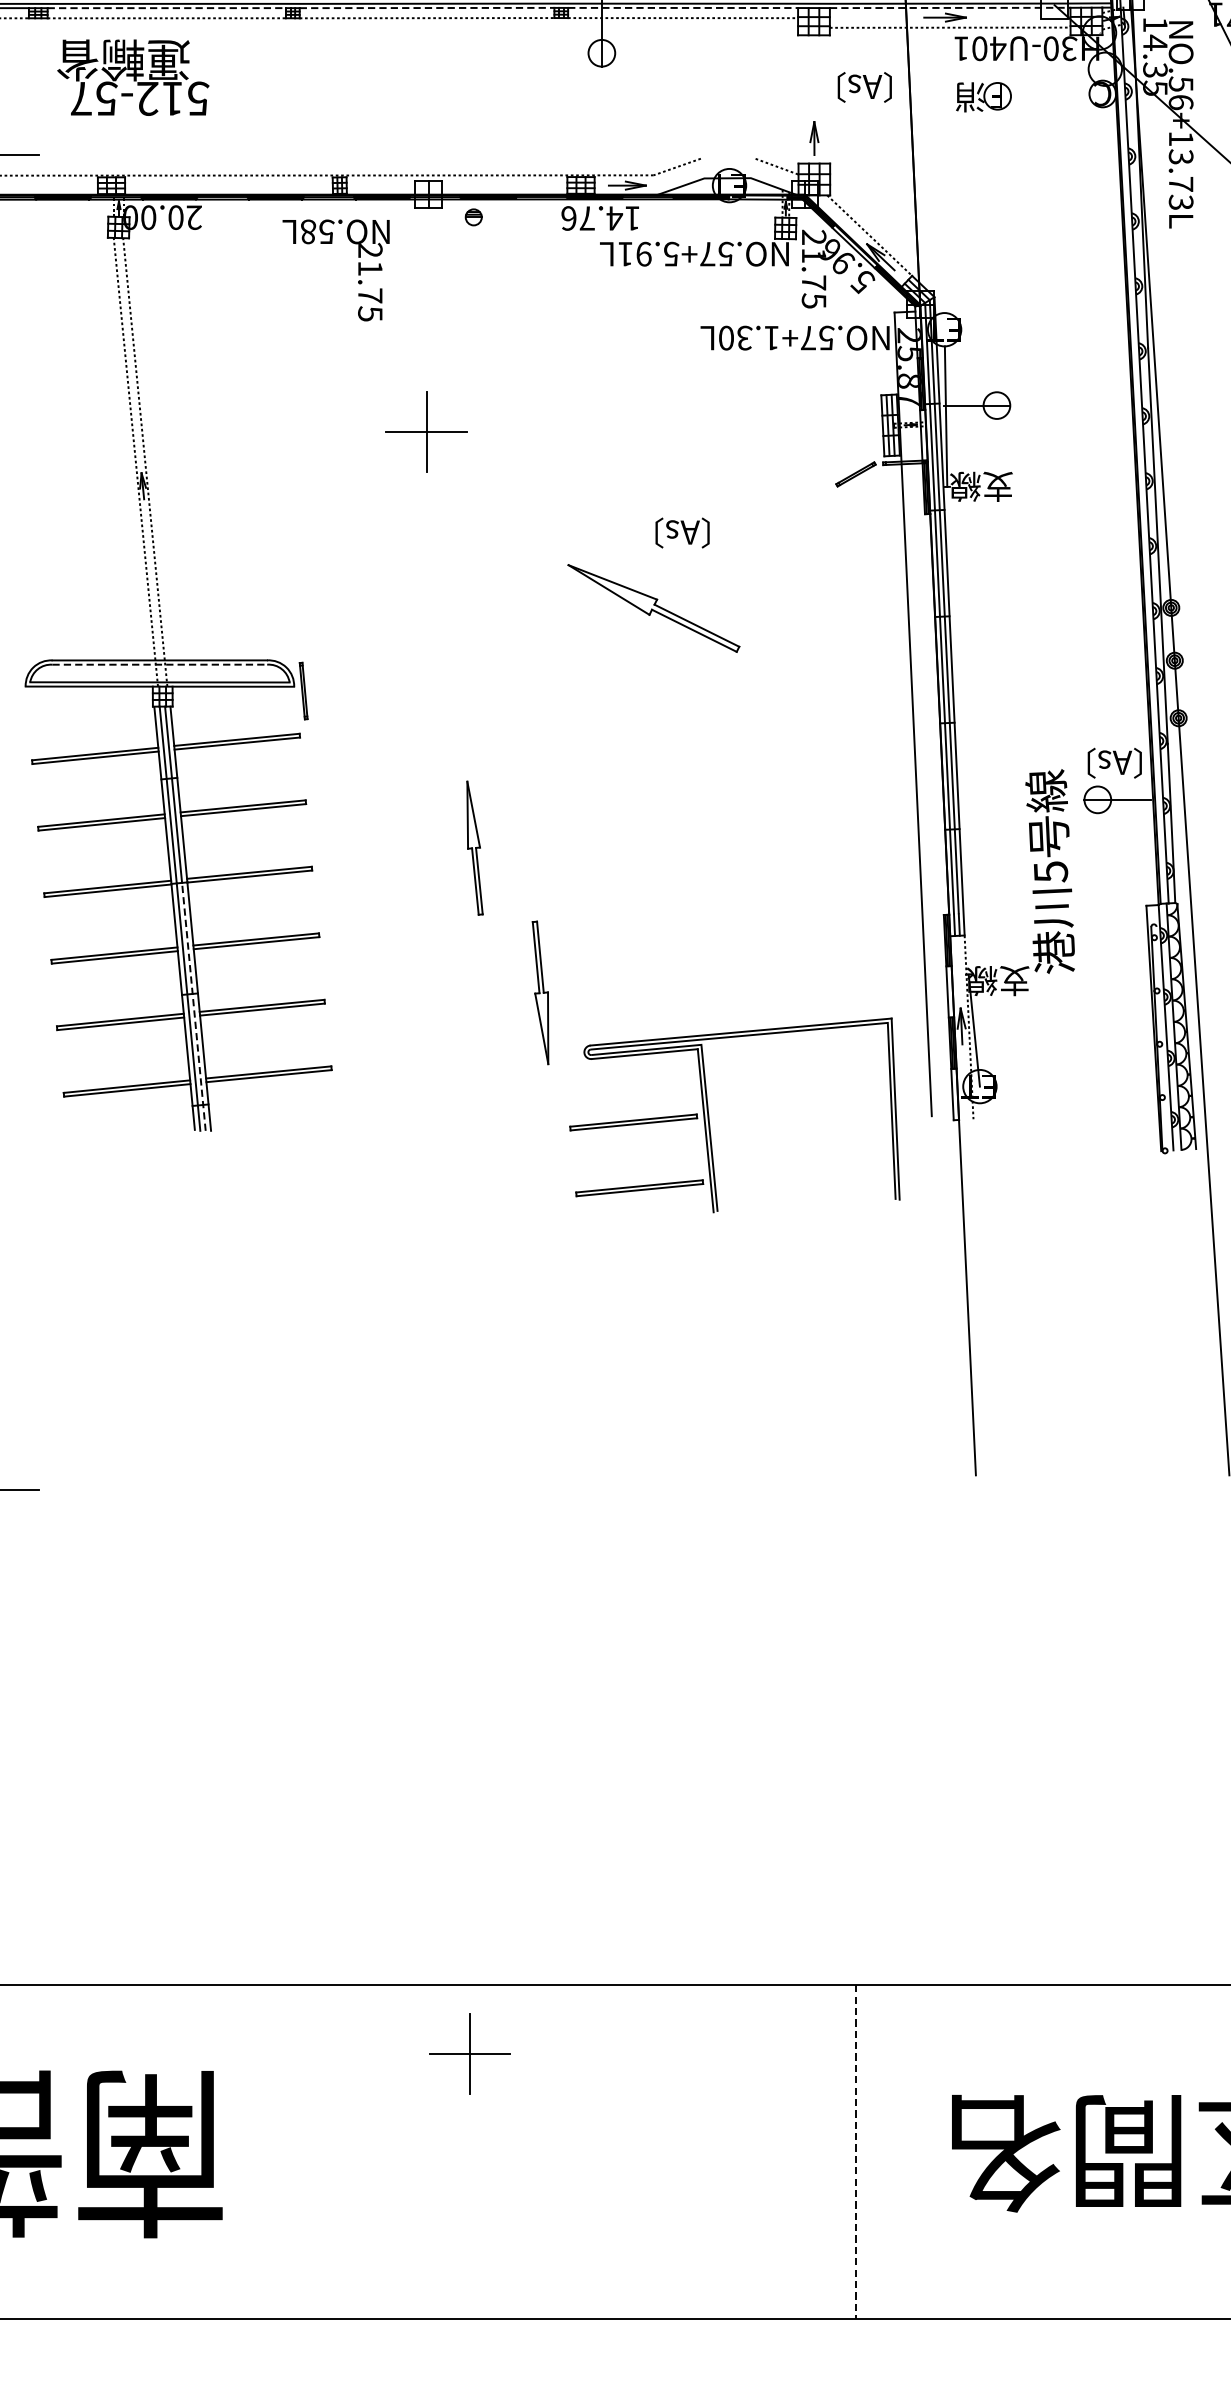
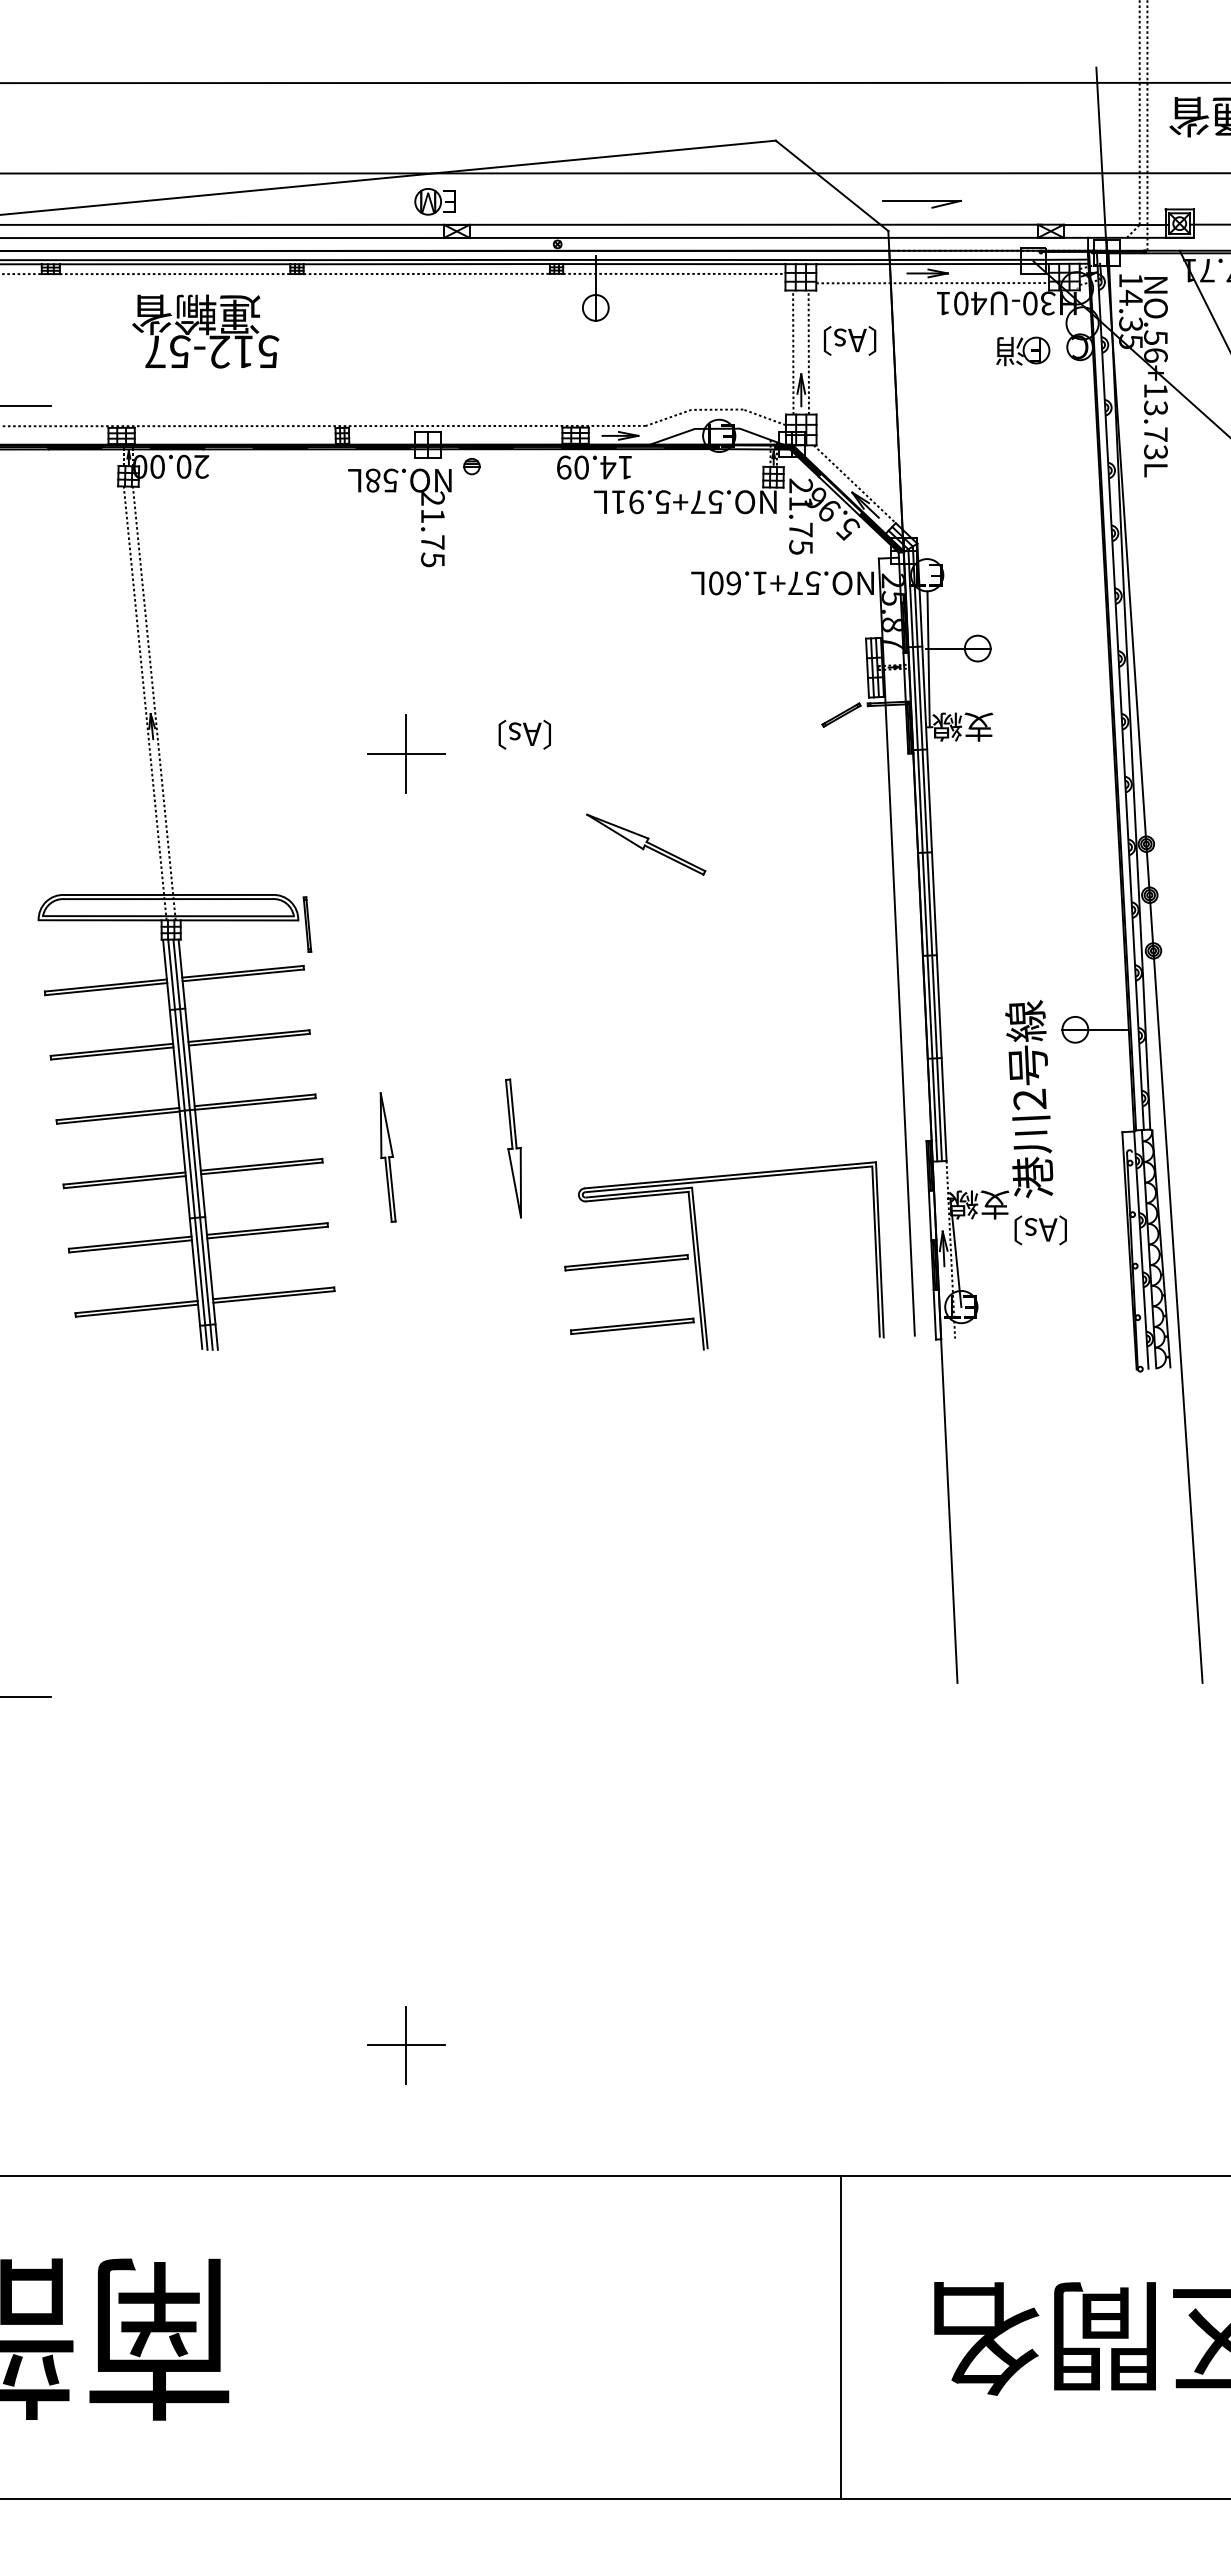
line: (167, 8) -> (175, 264), dashed -> solid
line: (427, 8) -> (427, 264), dashed -> solid
line: (683, 8) -> (674, 264), dashed -> solid
line: (951, 8) -> (933, 264), dashed -> solid
text: (133, 77) -> (205, 331), moved
part: (984, 97) -> (1023, 351), moved
line: (806, 99) -> (793, 352), added
line: (821, 99) -> (808, 352), added
line: (727, 158) -> (717, 409), added
text: (577, 218) -> (572, 467), 14.76 -> 14.09
text: (335, 270) -> (399, 517), moved
text: (744, 338) -> (733, 583), NO.57+1.30L -> NO.57+1.60L
part: (426, 431) -> (406, 753), moved
text: (682, 532) -> (524, 734), moved
part: (654, 608) -> (646, 844), size x0.71
line: (159, 665) -> (168, 899), dashed -> solid
text: (1114, 763) -> (1040, 1230), moved
part: (474, 848) -> (387, 1157), moved
text: (1050, 871) -> (1029, 1099), 5 -> 2
part: (540, 992) -> (513, 1148), moved
line: (194, 1006) -> (201, 1229), dashed -> solid
part: (710, 1121) -> (700, 1261), moved
part: (470, 2054) -> (406, 2045), moved
line: (855, 2152) -> (841, 2337), dashed -> solid

